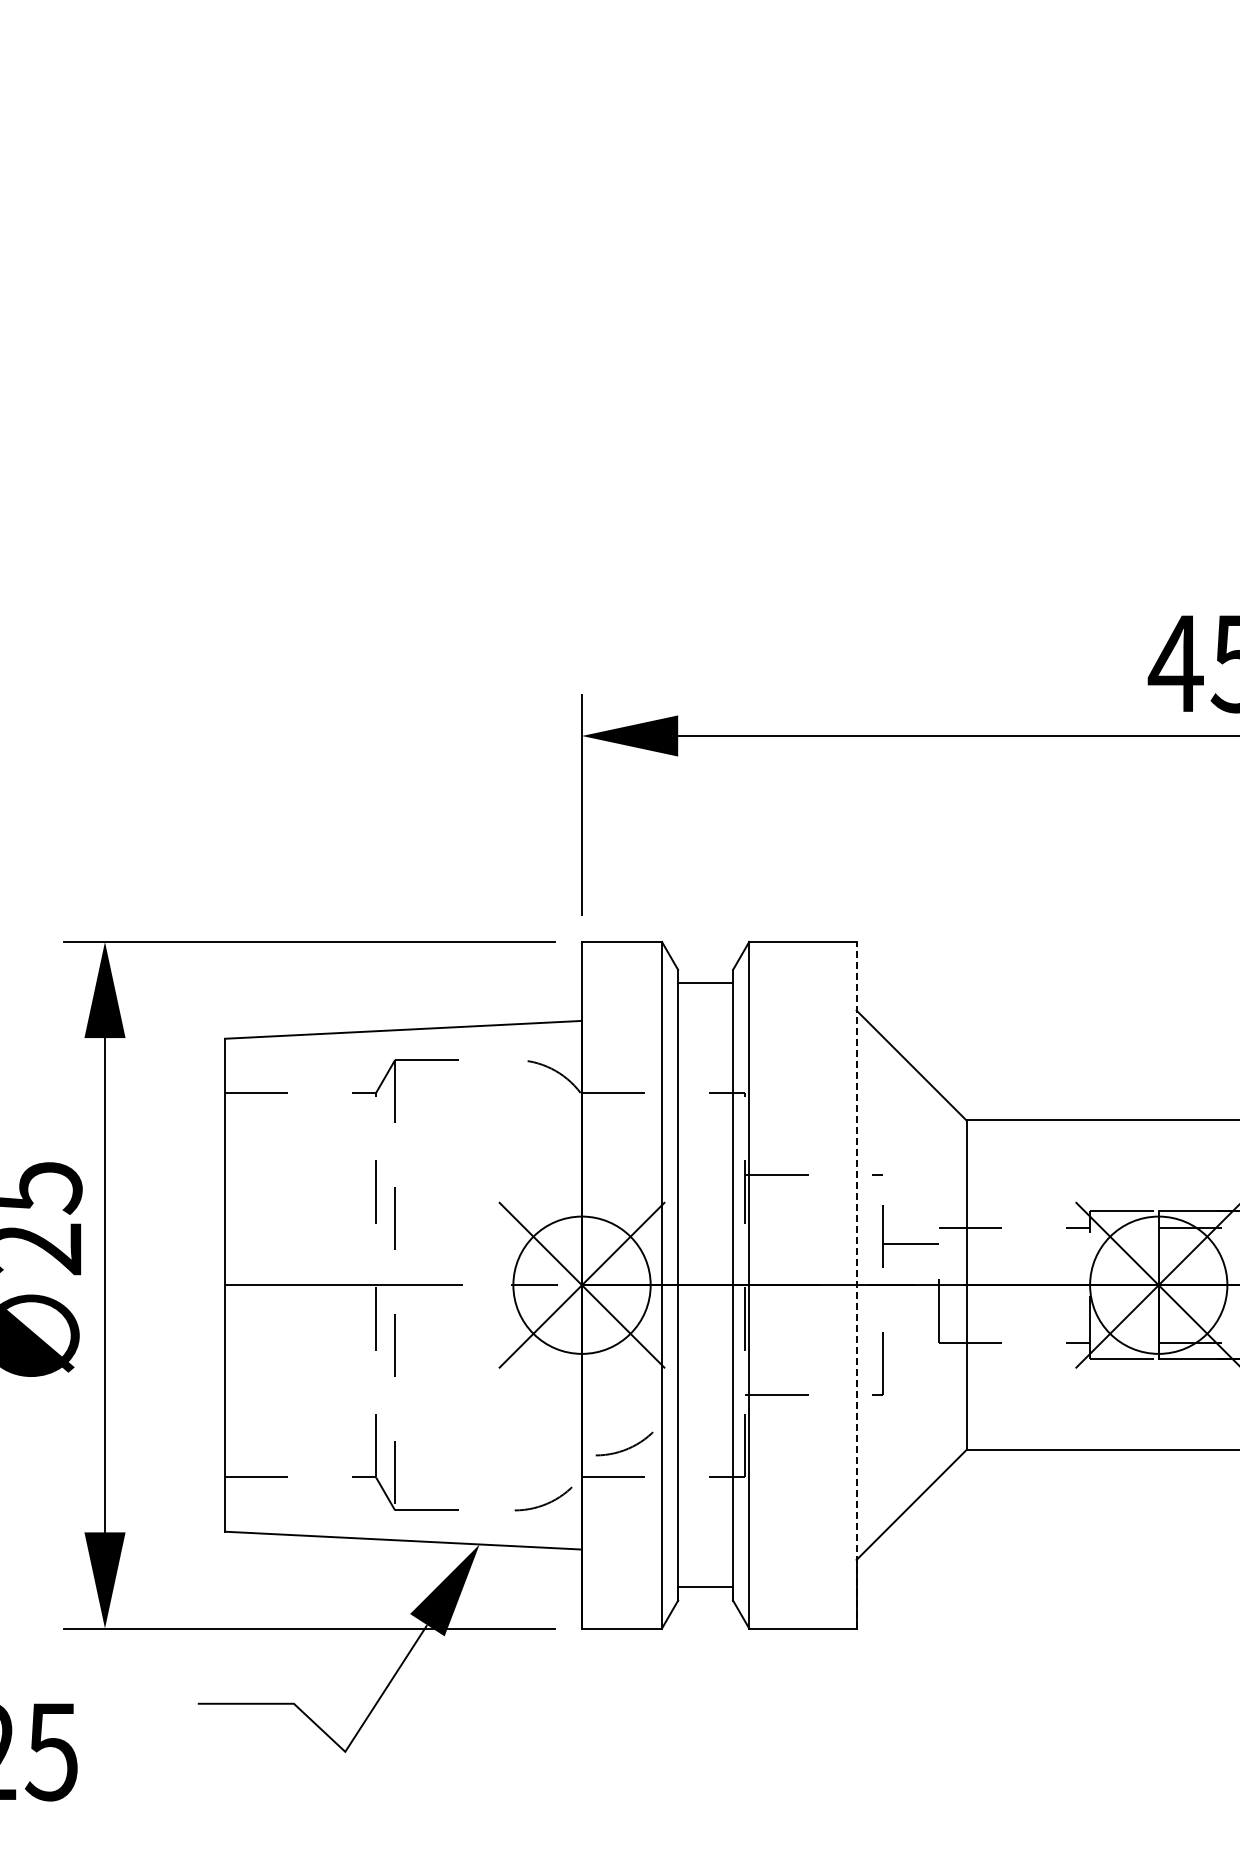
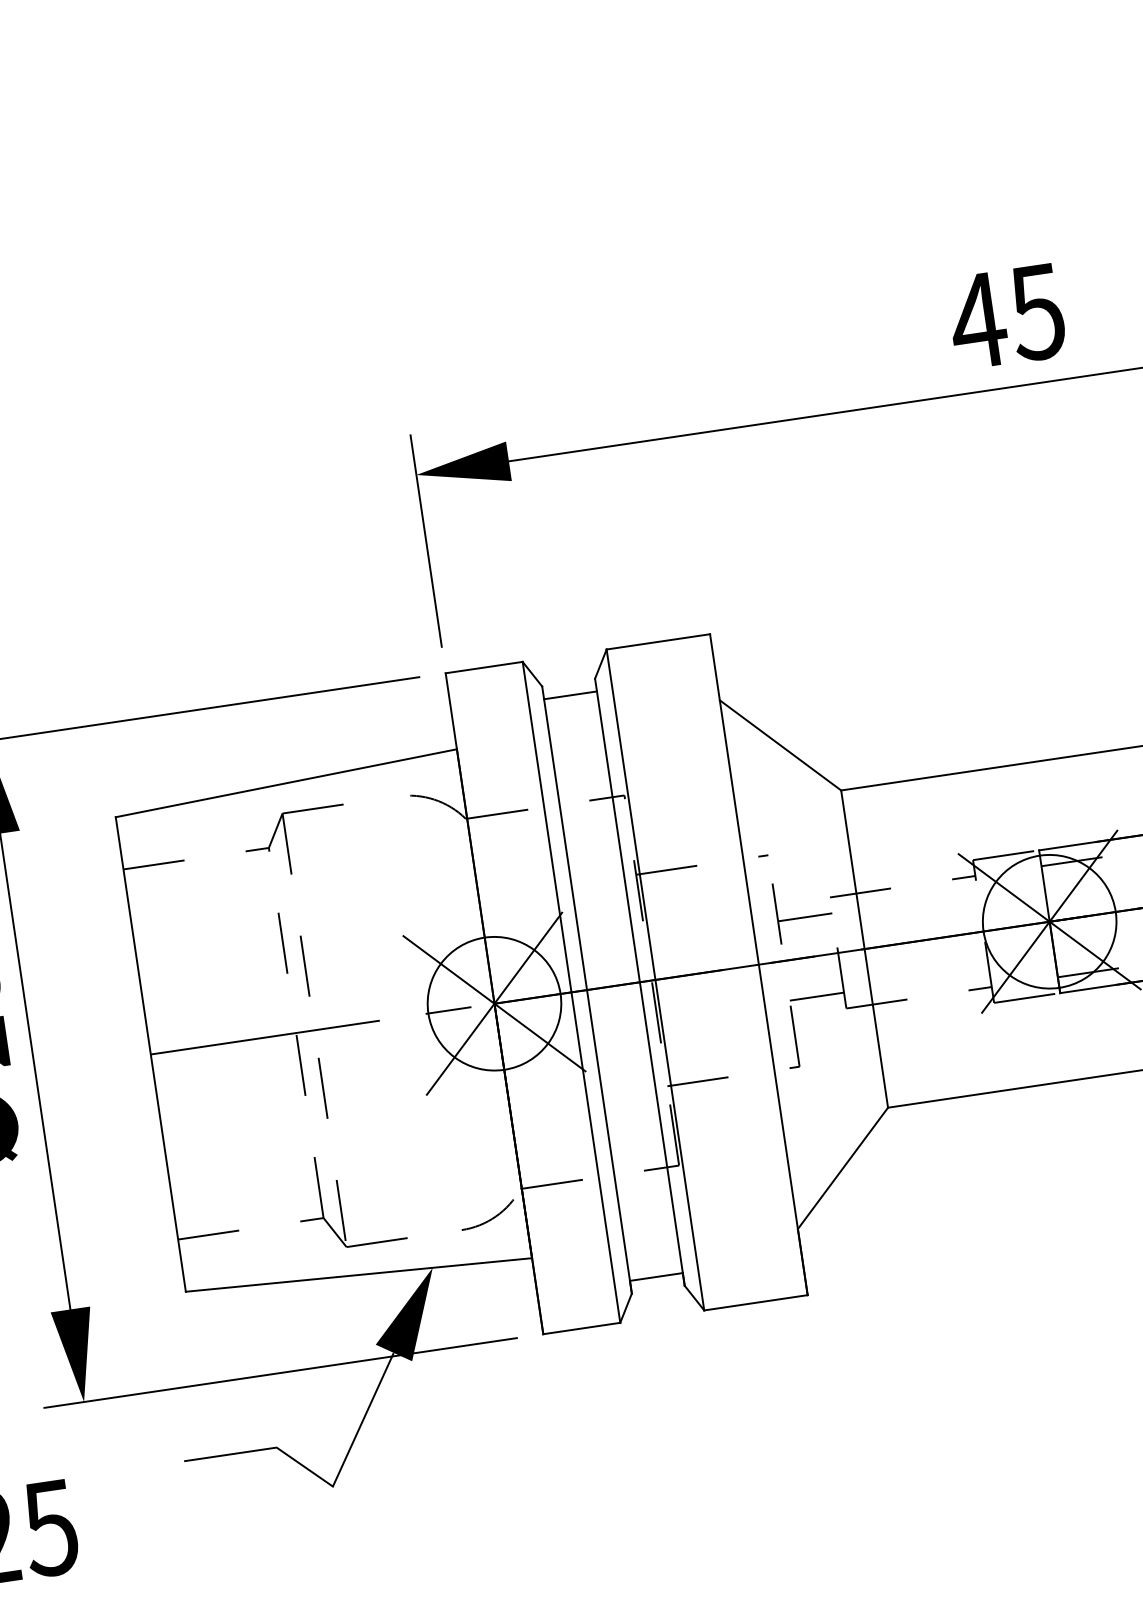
line: (856, 1284) -> (758, 964), dashed -> solid
line: (910, 1326) -> (816, 996), added
arc: (625, 1448) -> (559, 1154), removed

